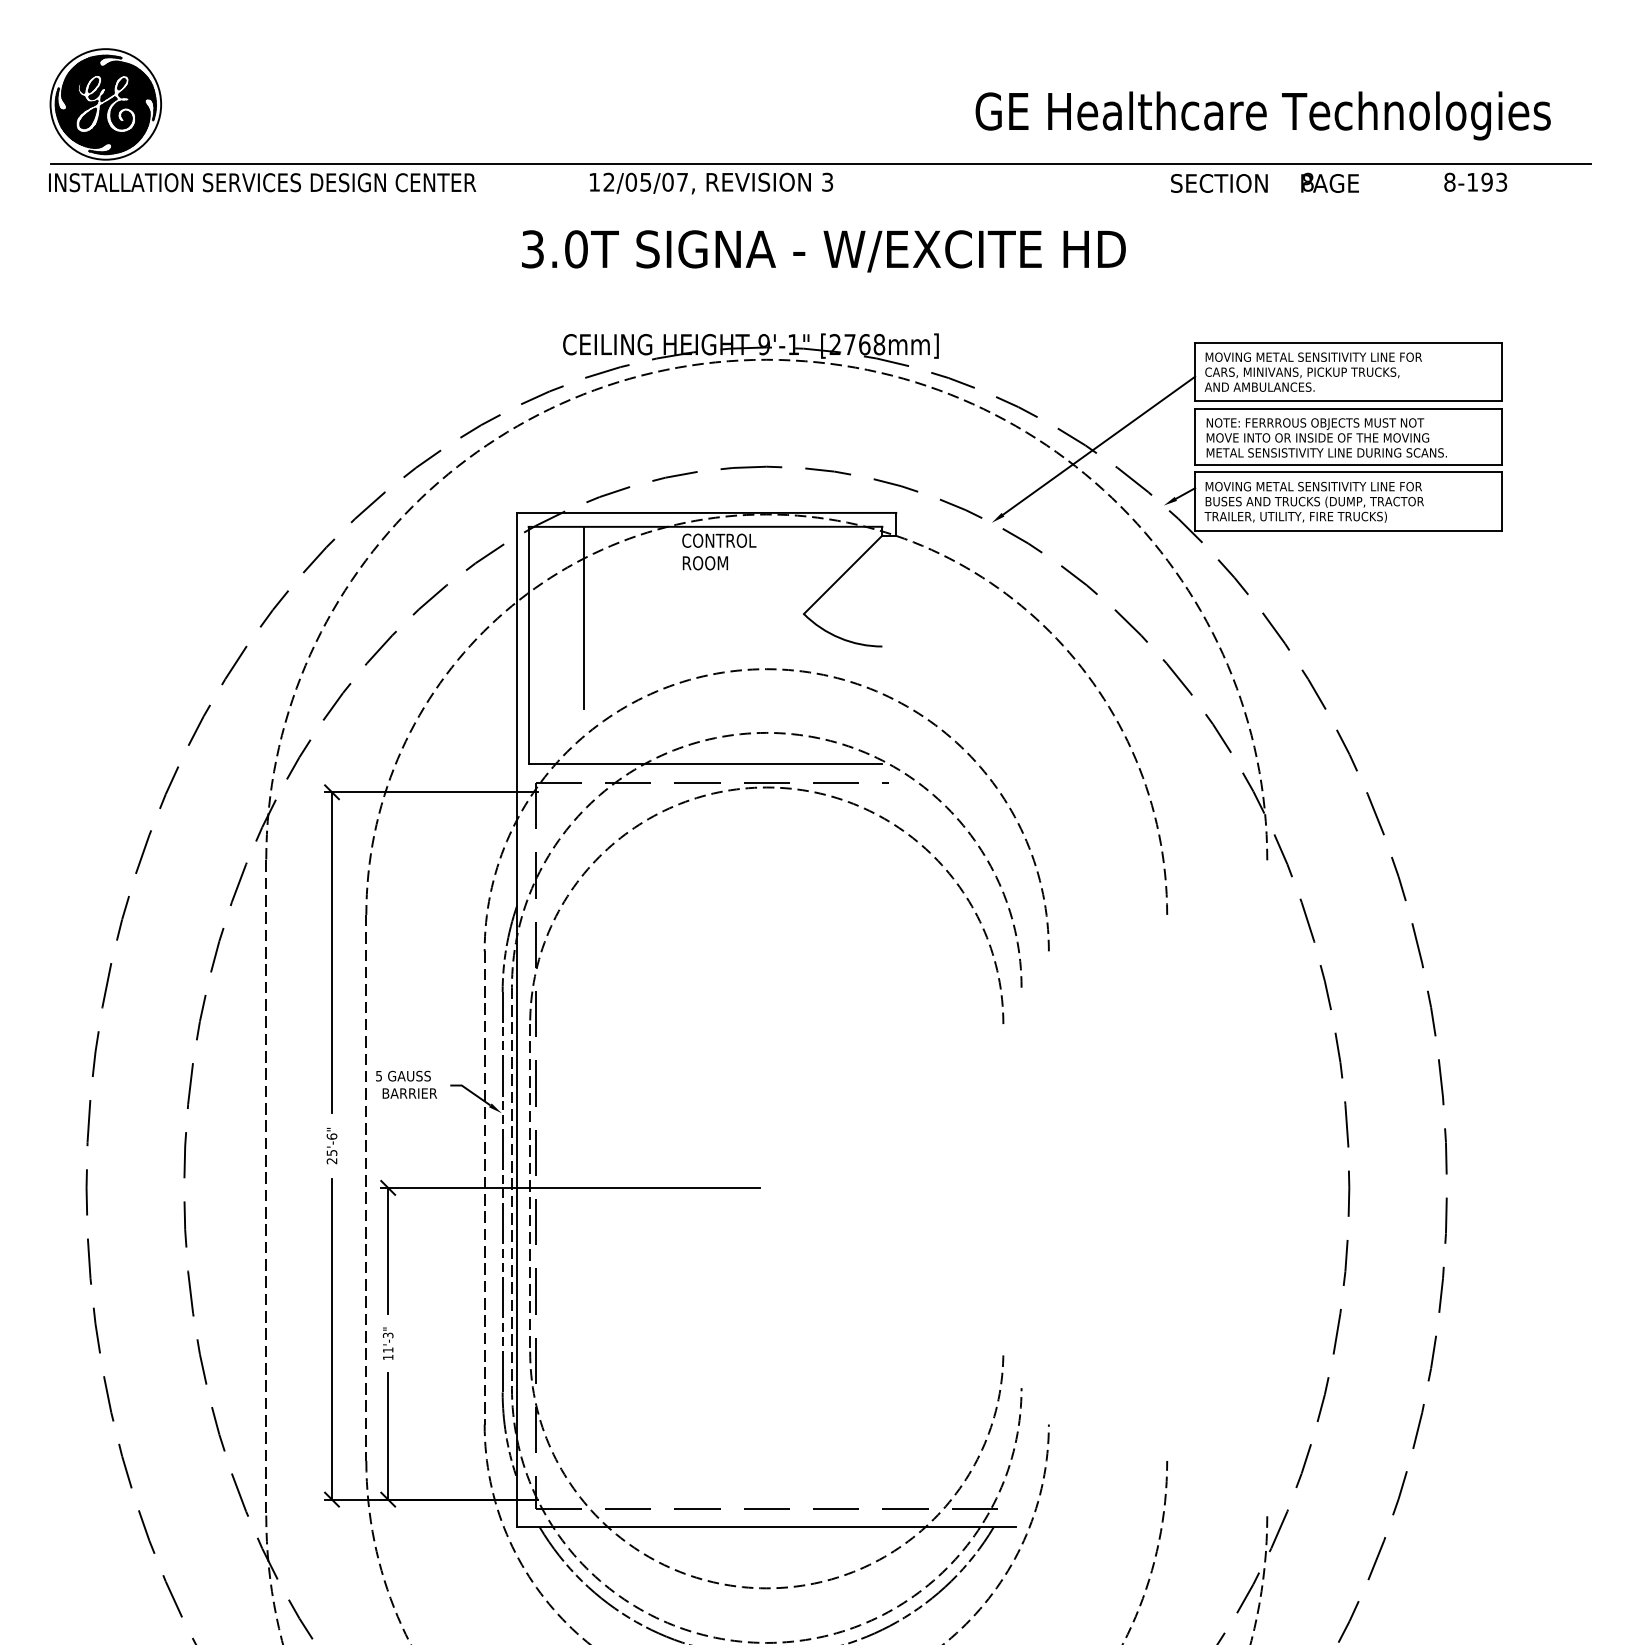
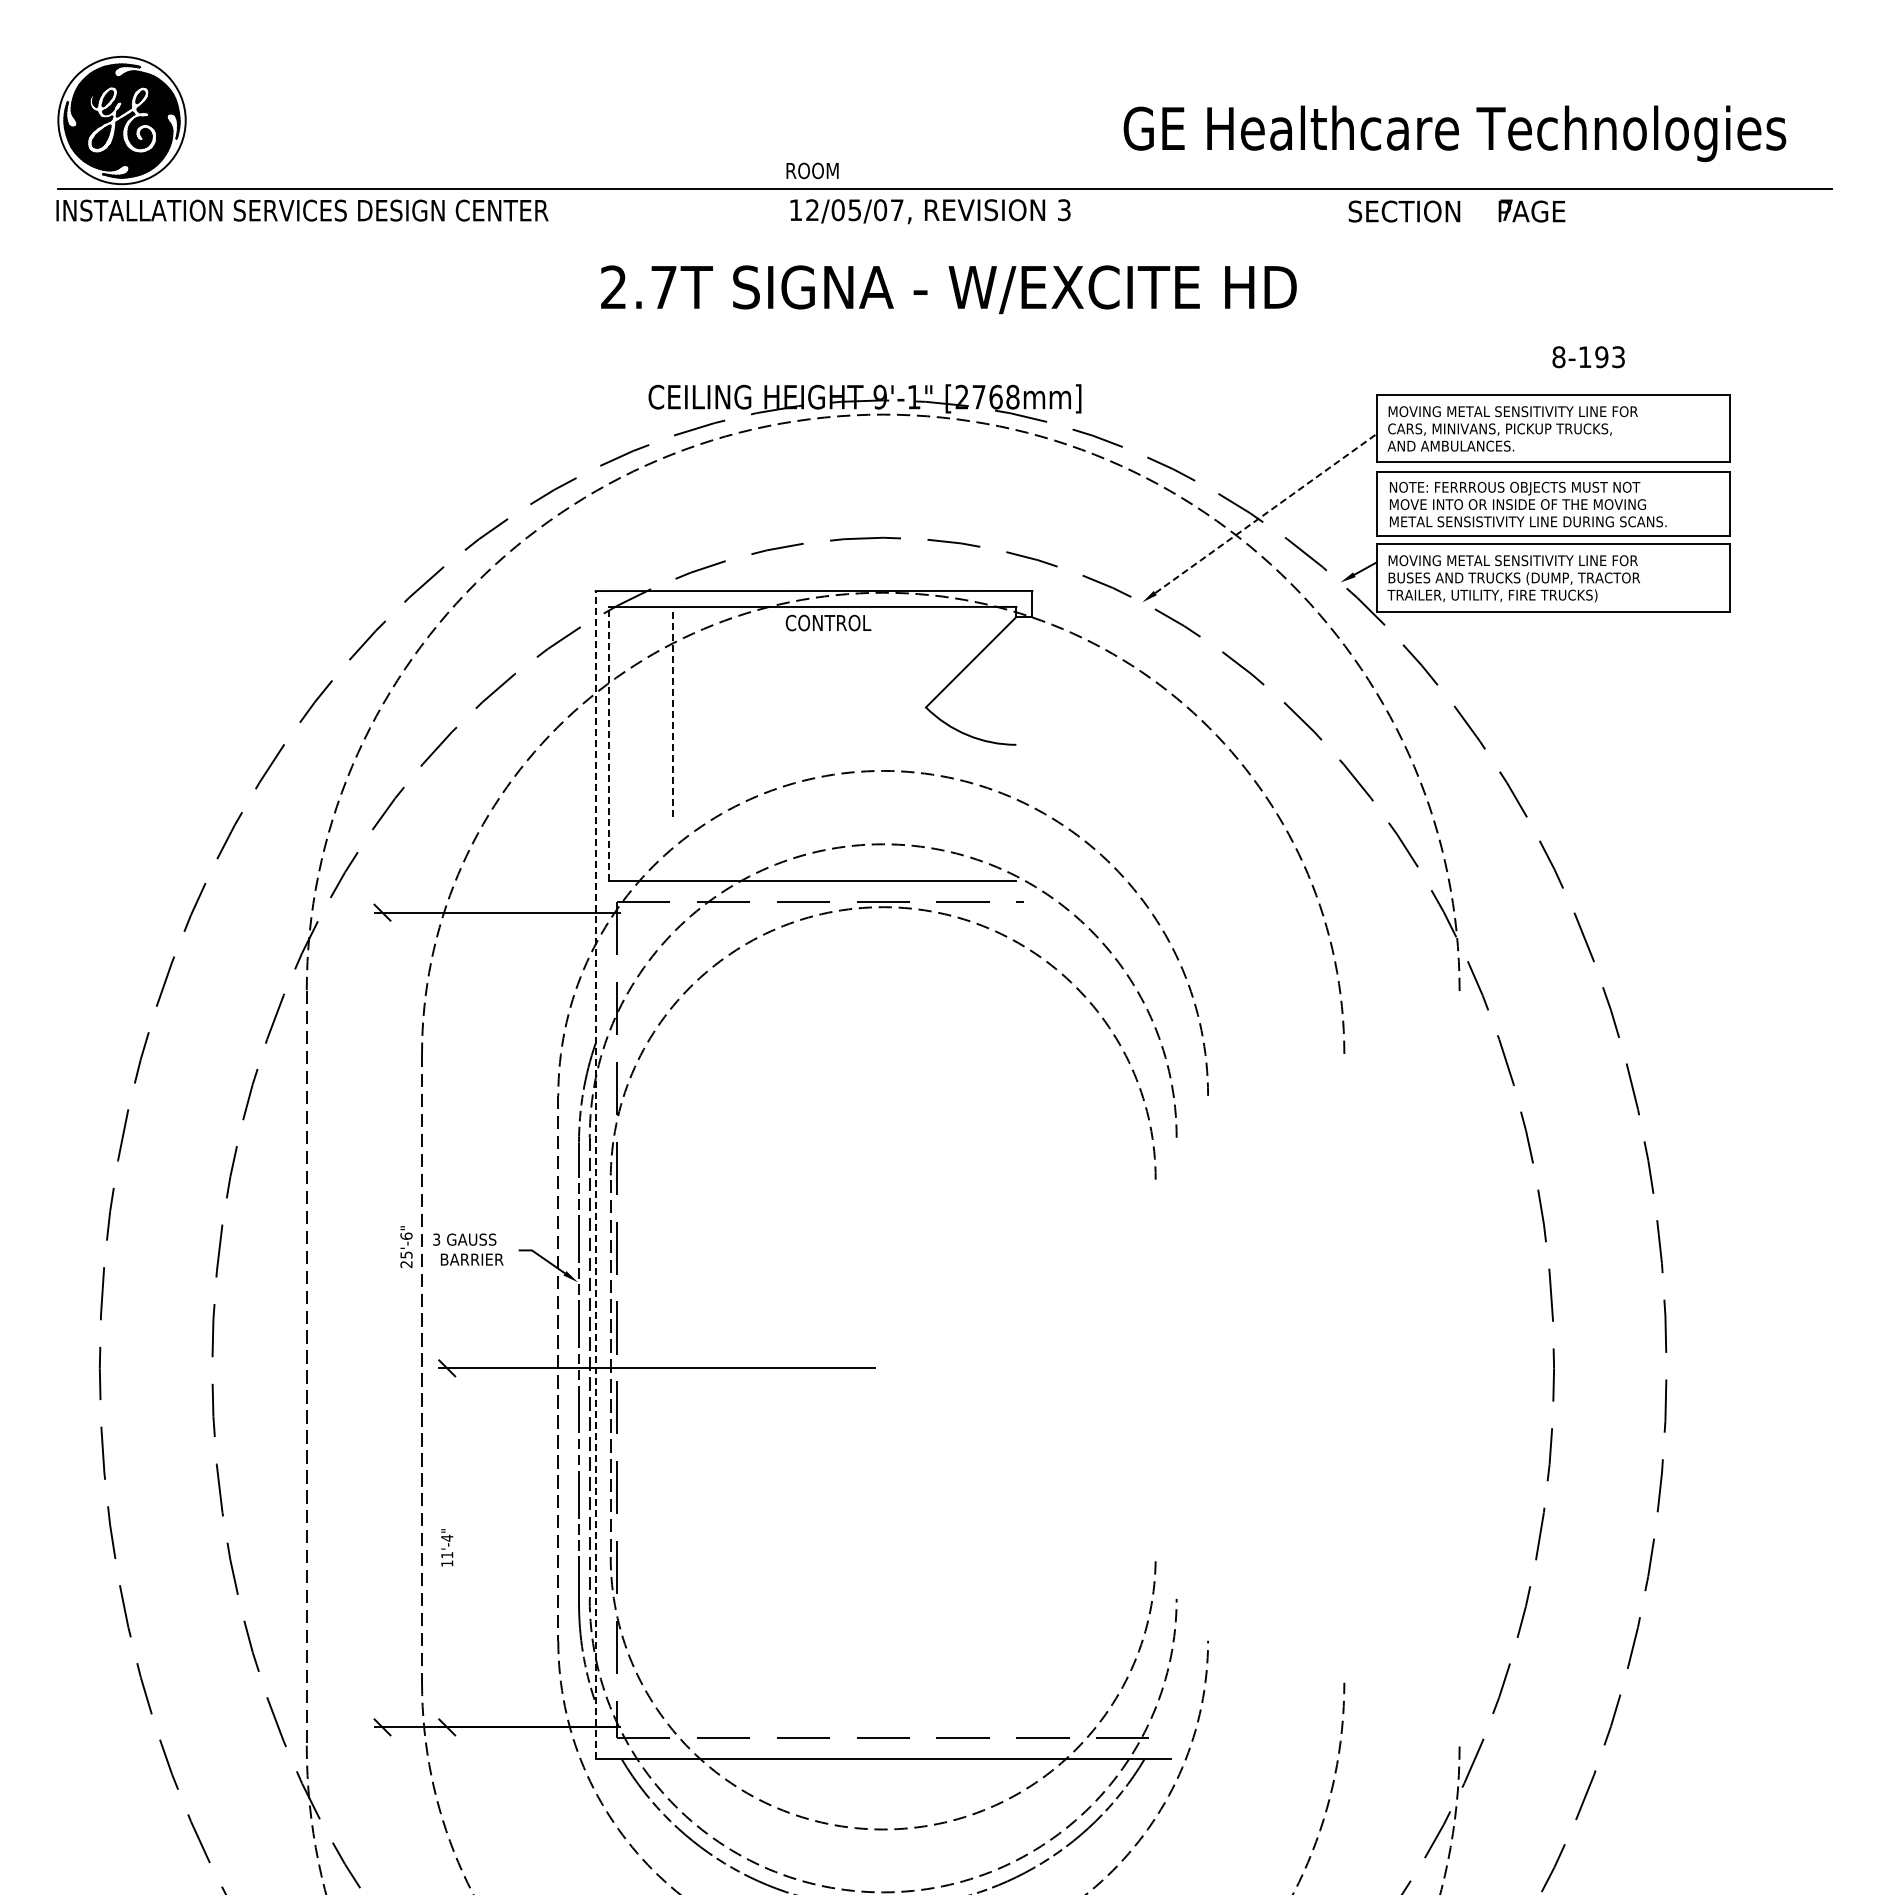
text: (1307, 182) -> (1506, 210), 8 -> 7
text: (1475, 182) -> (1588, 357), moved
text: (711, 183) -> (930, 211), moved
text: (555, 249) -> (639, 287), 3.0T -> 2.7T
line: (1099, 445) -> (1266, 513), solid -> dashed
text: (705, 562) -> (812, 170), moved
line: (583, 617) -> (672, 711), solid -> dashed
line: (529, 645) -> (609, 743), solid -> dashed
line: (332, 952) -> (382, 1097), removed
line: (516, 1019) -> (595, 1174), solid -> dashed
text: (378, 1076) -> (436, 1239), 5 -> 3
text: (332, 1145) -> (406, 1246), moved
line: (388, 1250) -> (447, 1440), removed
text: (388, 1334) -> (447, 1537), 11'-3" -> 11'-4"
line: (332, 1339) -> (382, 1542), removed
line: (388, 1436) -> (447, 1654), removed

